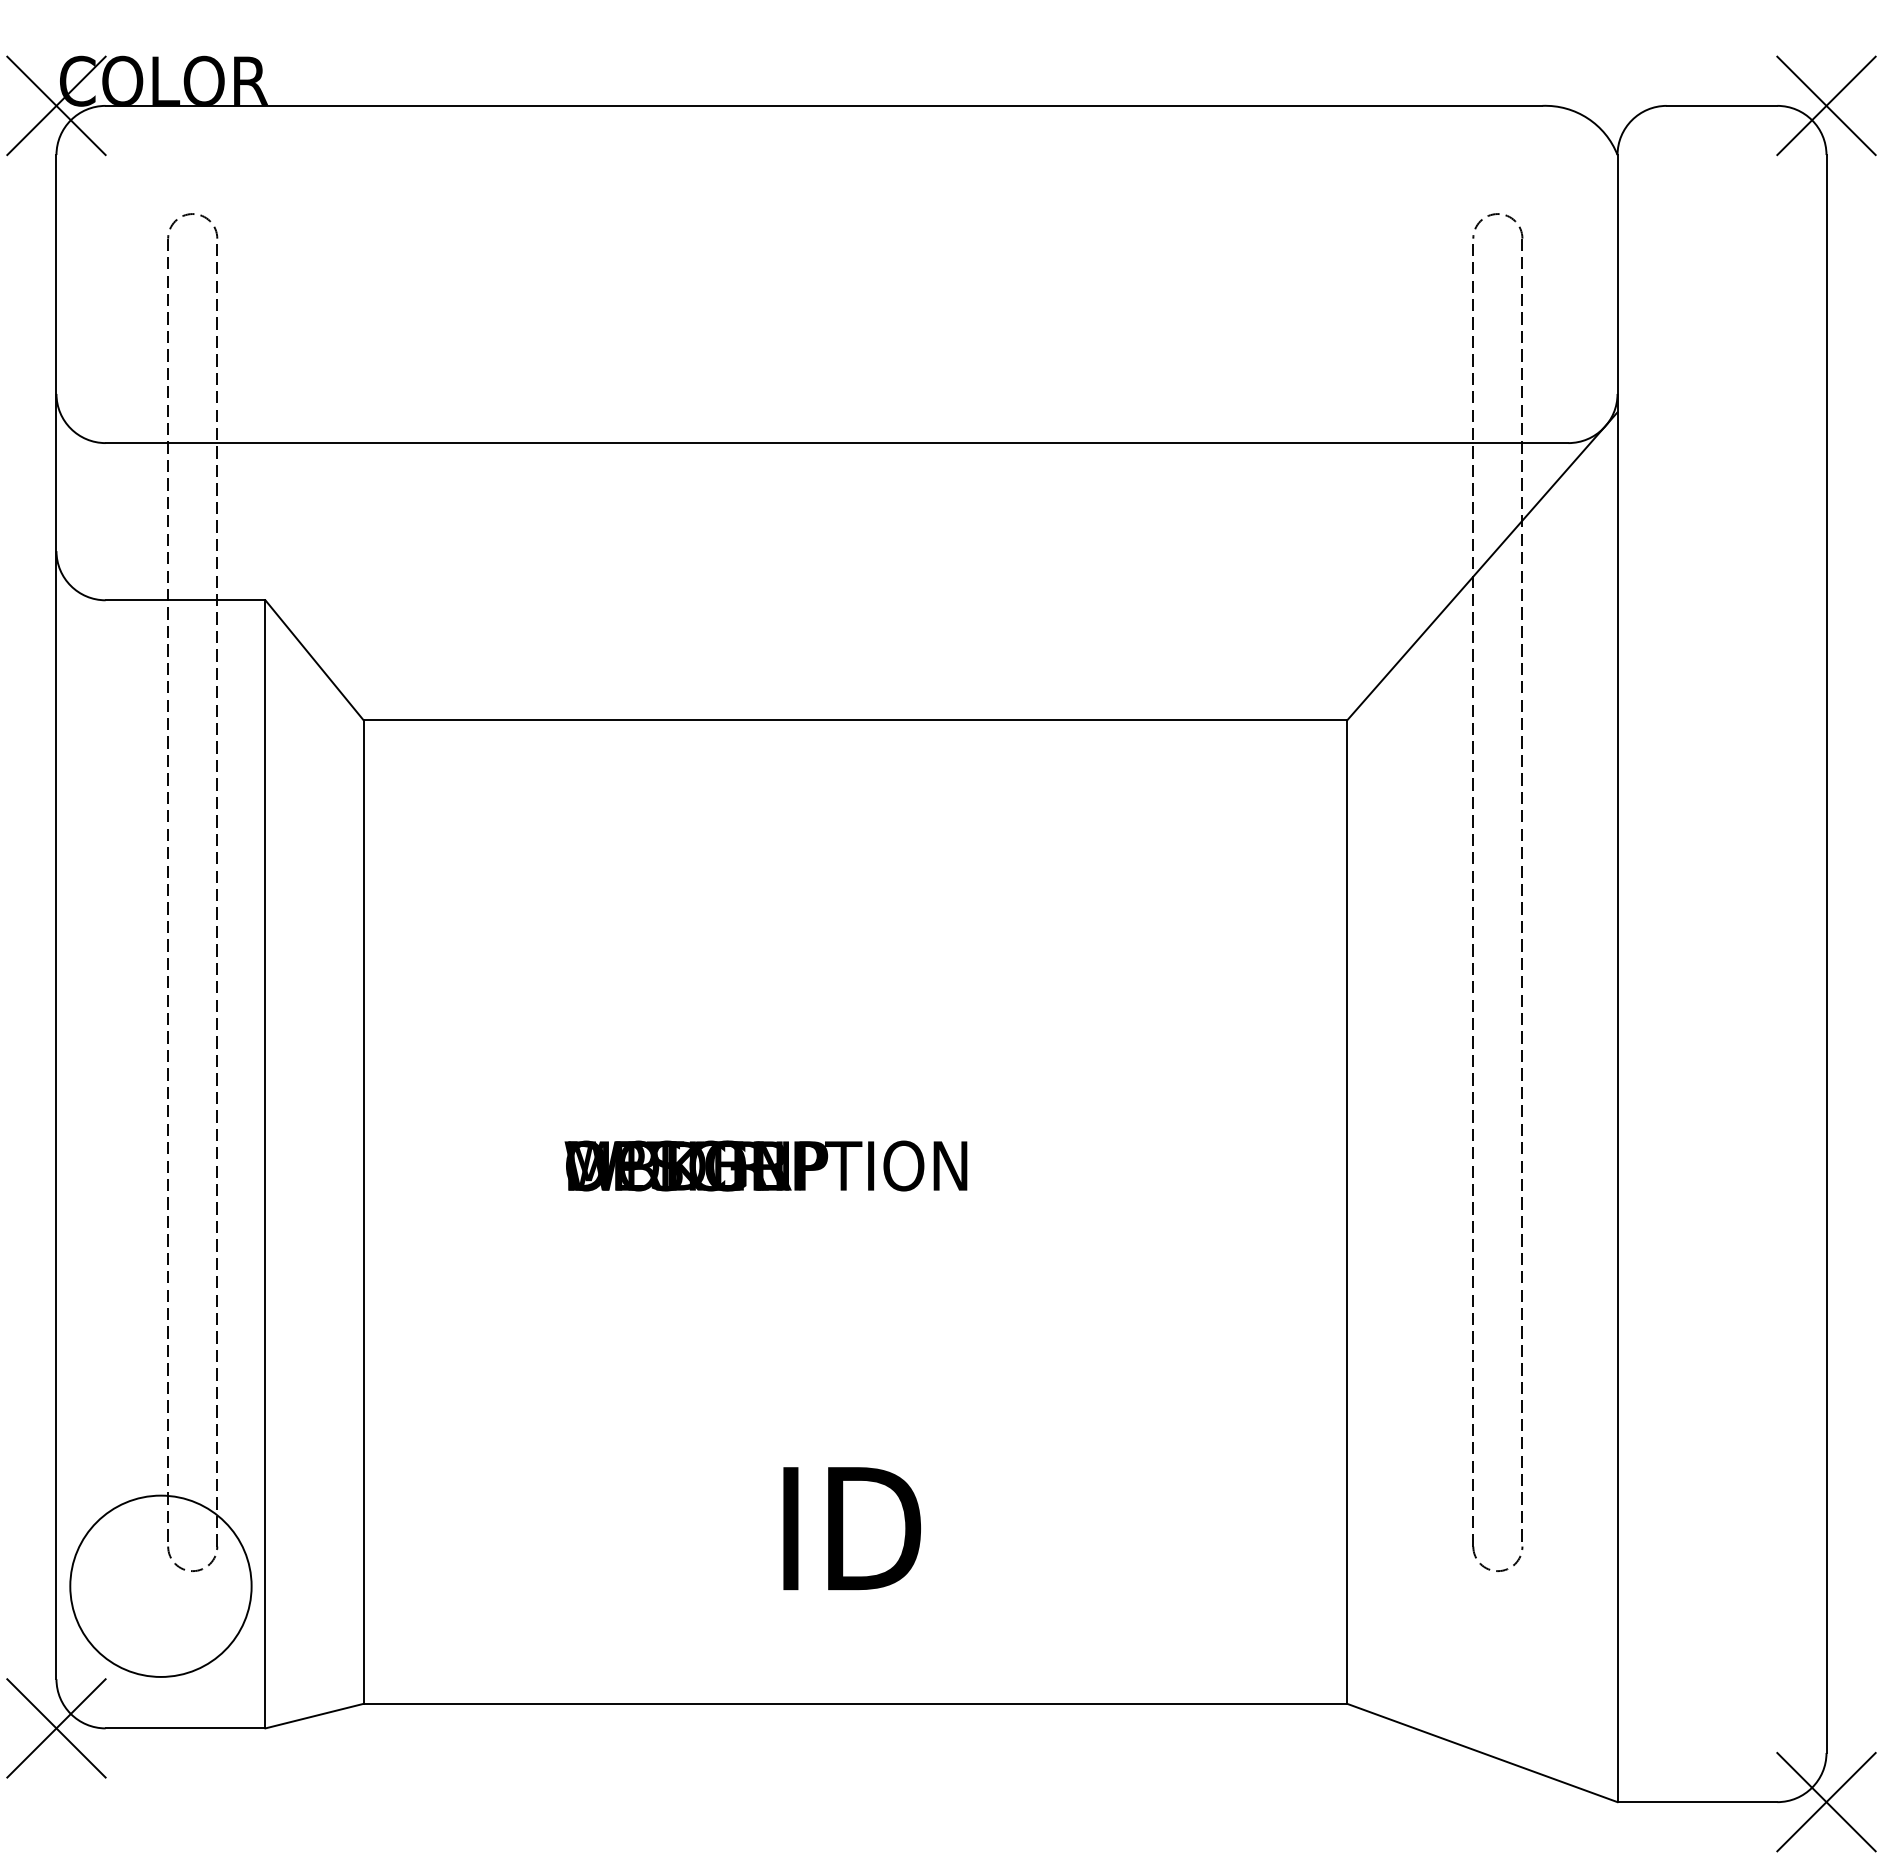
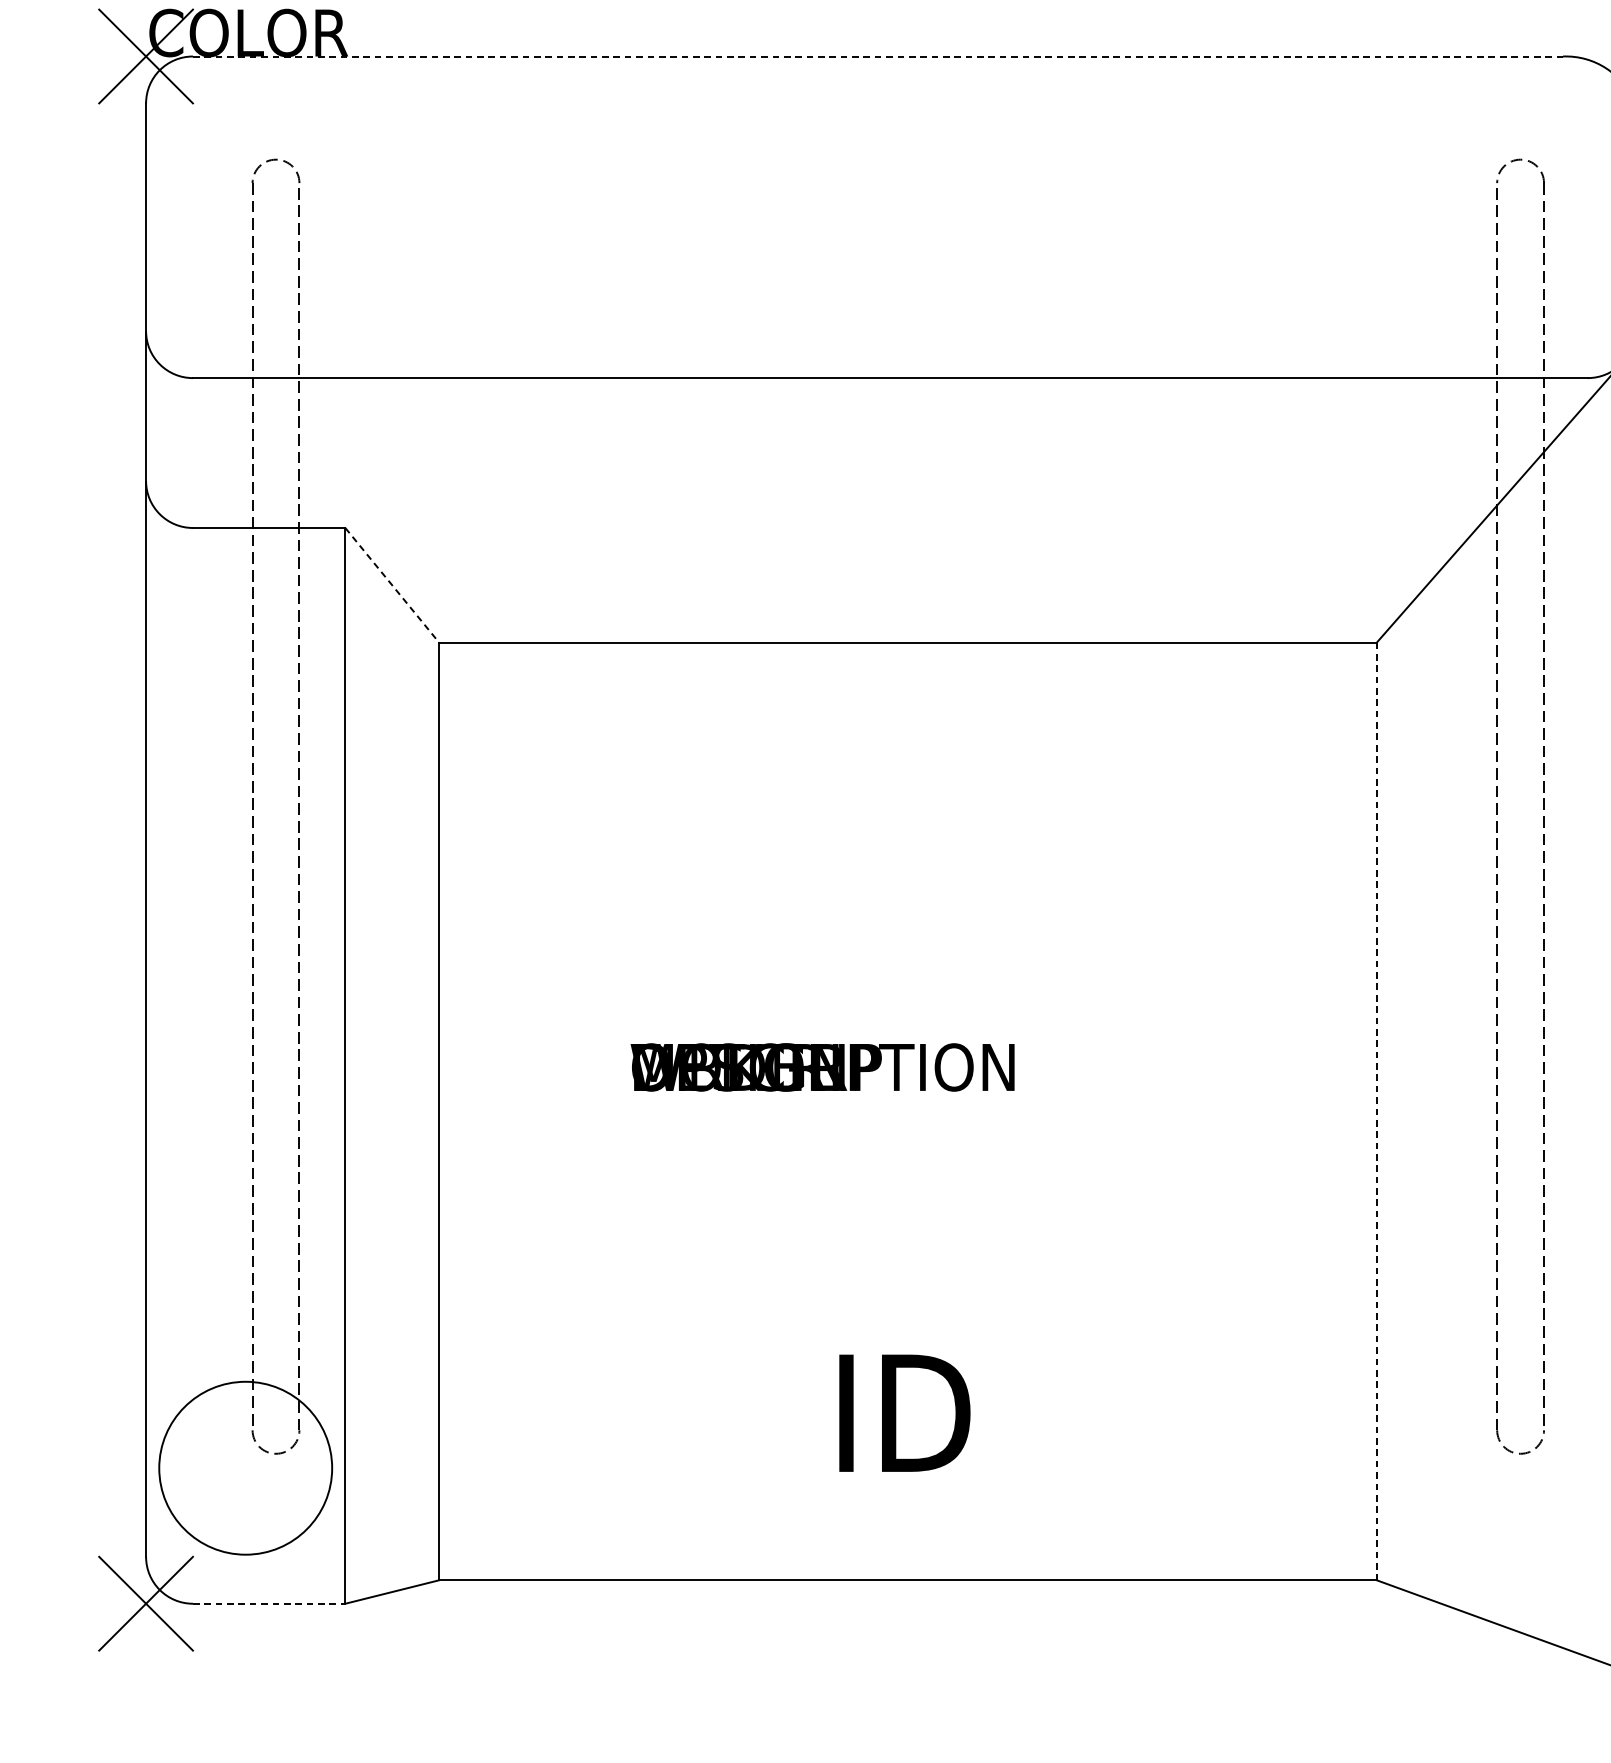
line: (824, 105) -> (878, 56), solid -> dashed
line: (314, 660) -> (392, 585), solid -> dashed
line: (1347, 1212) -> (1377, 1111), solid -> dashed
line: (185, 1728) -> (269, 1603), solid -> dashed

